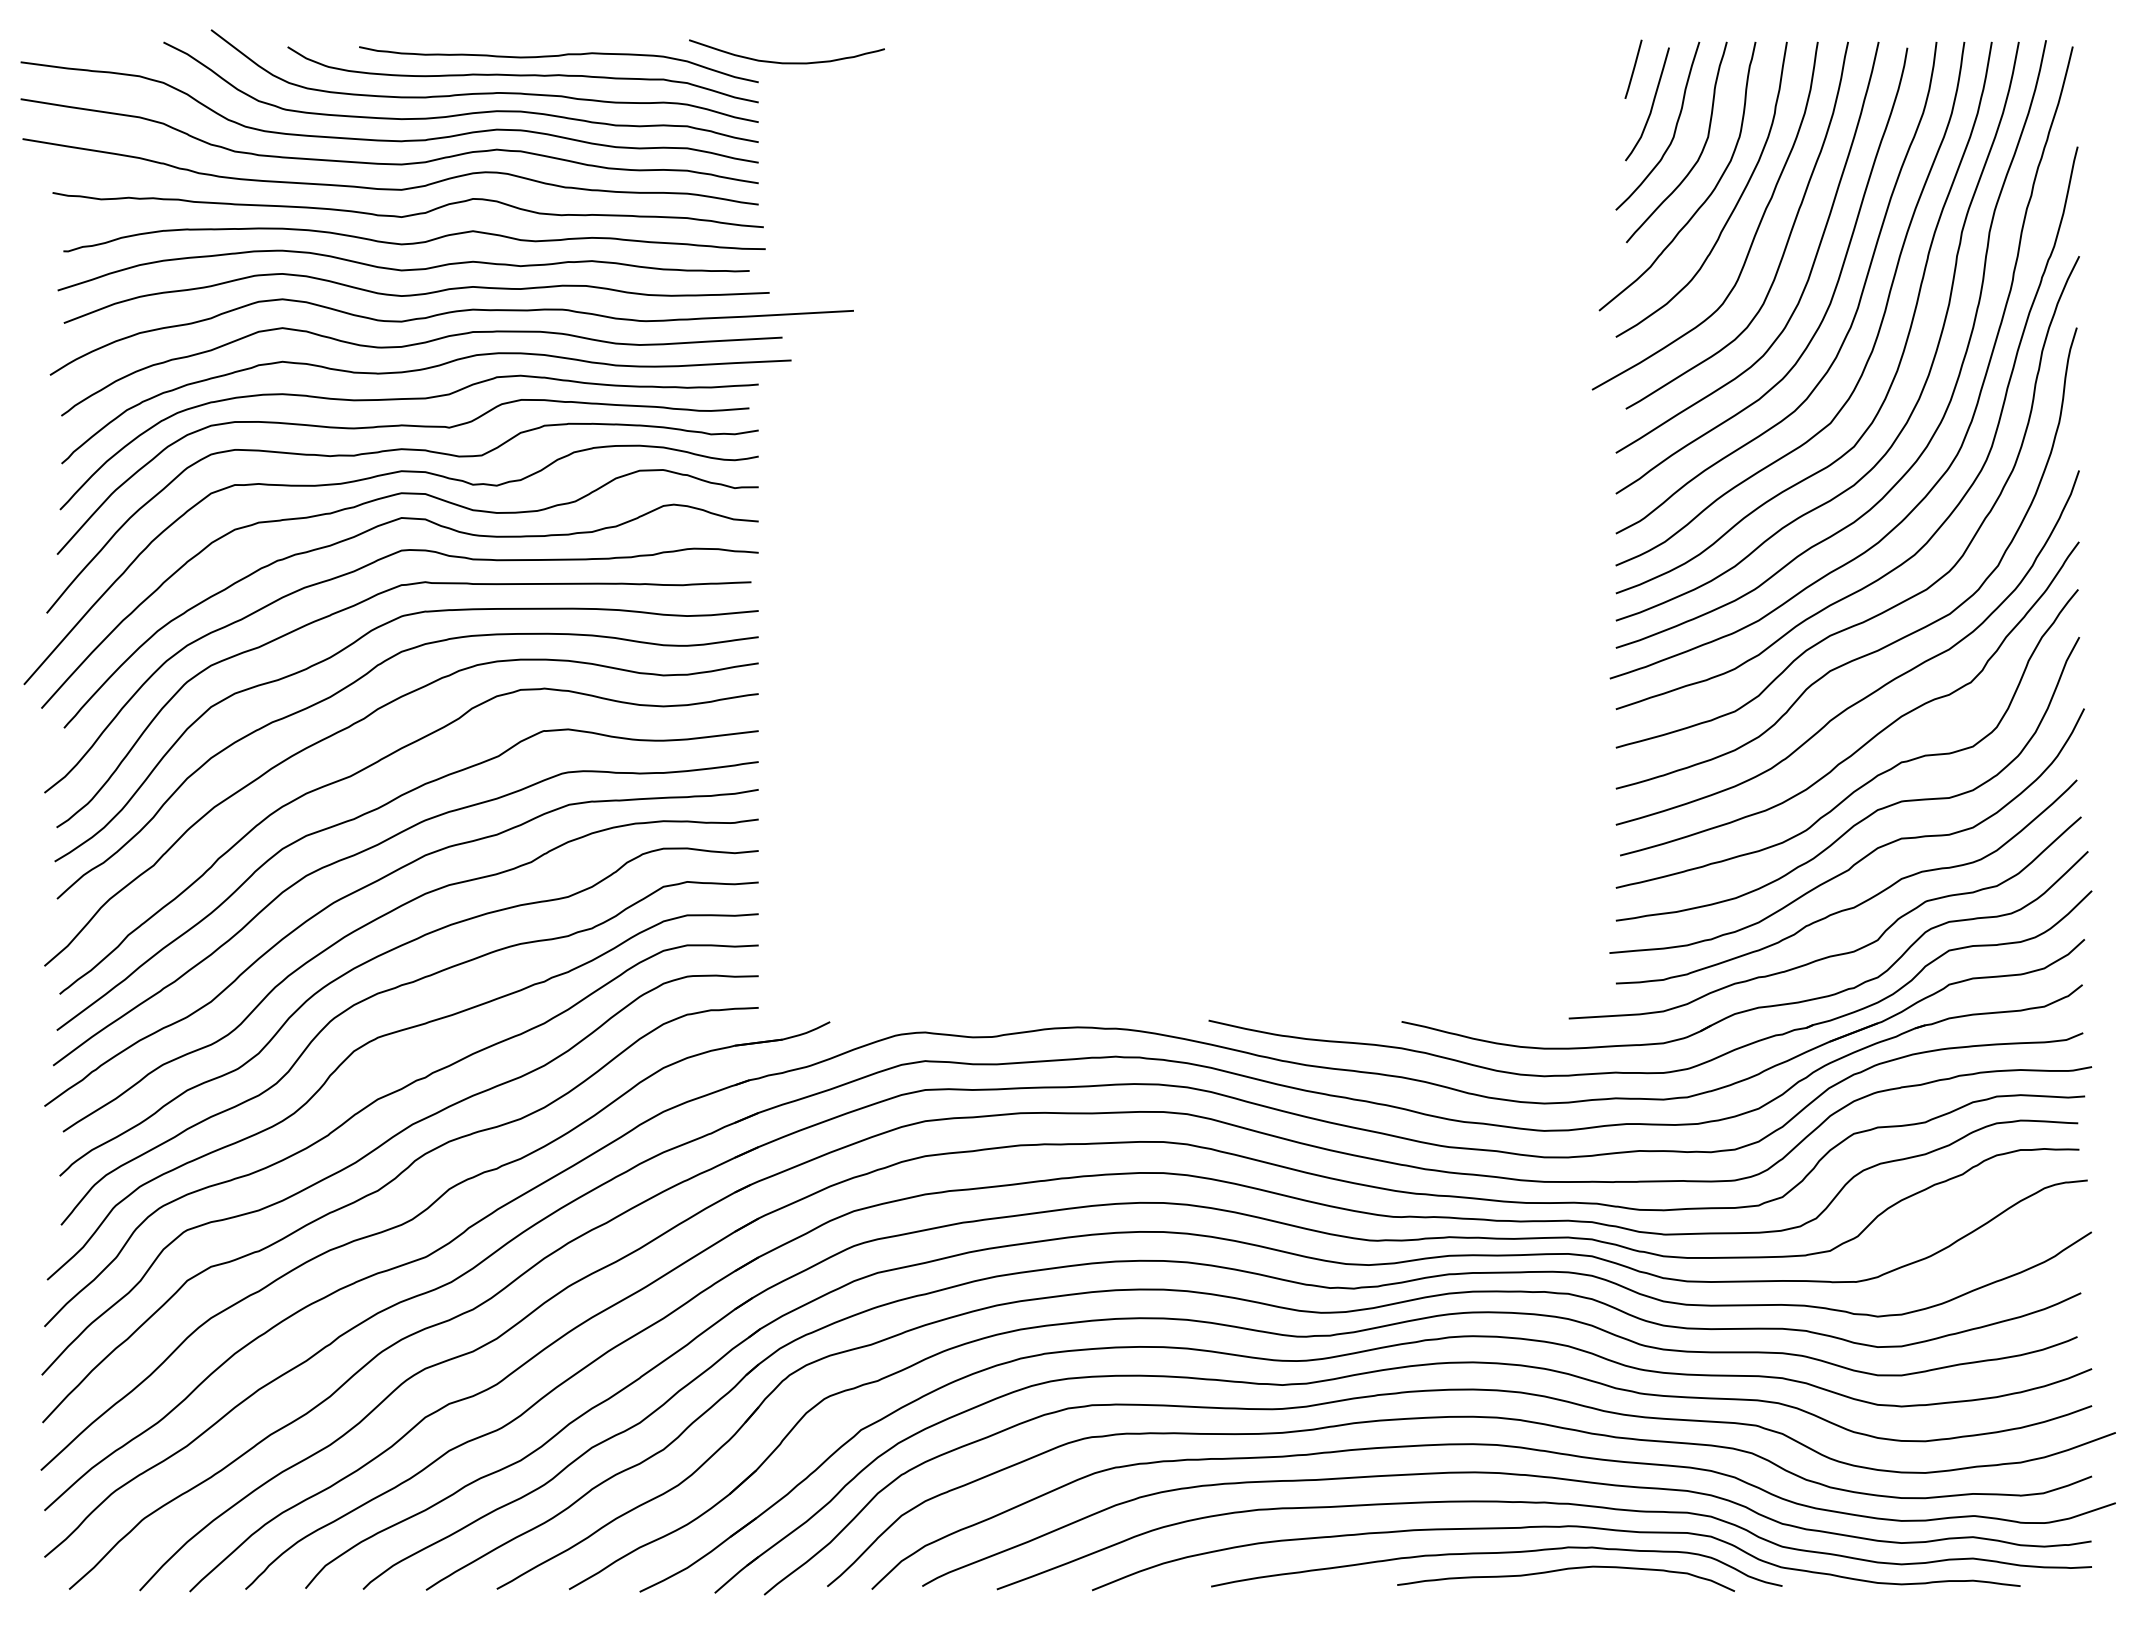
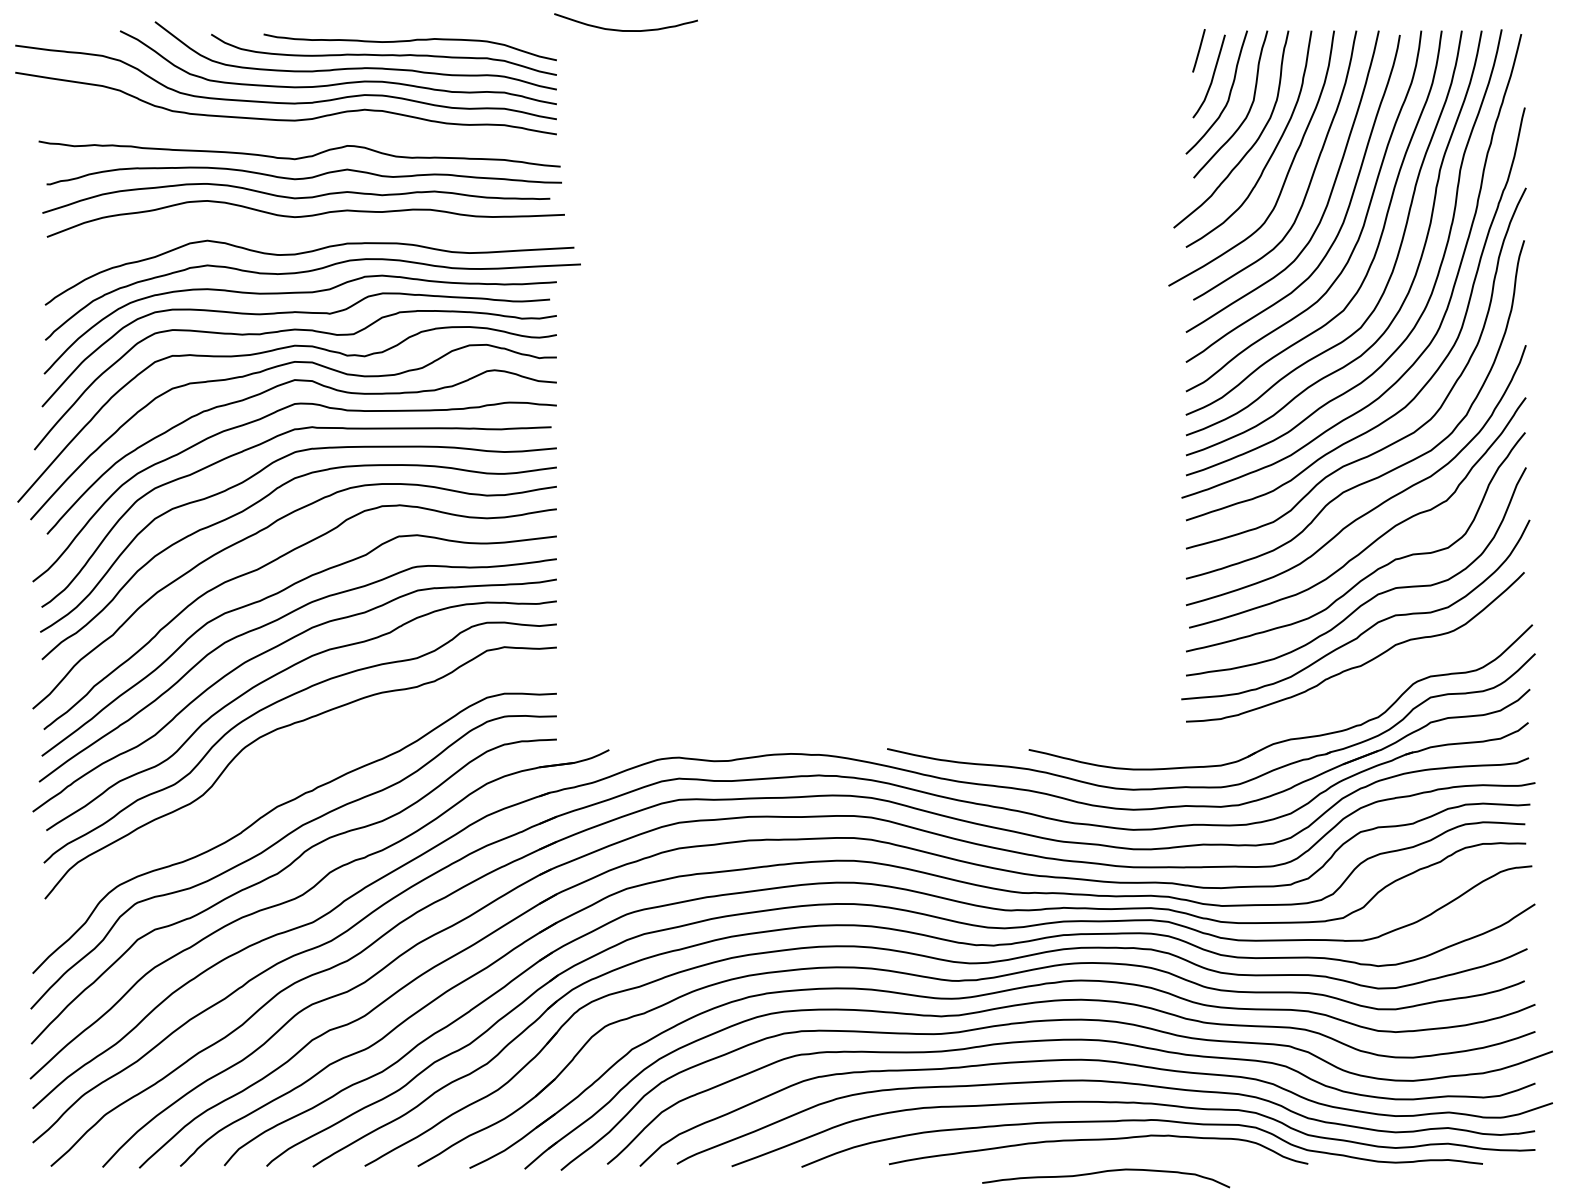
curve: (786, 62) -> (625, 30), moved
curve: (390, 188) -> (286, 138), removed
curve: (445, 314) -> (327, 230), removed
curve: (1834, 954) -> (1346, 700), removed
curve: (375, 1040) -> (275, 763), removed
curve: (1564, 1570) -> (1104, 1172), moved

